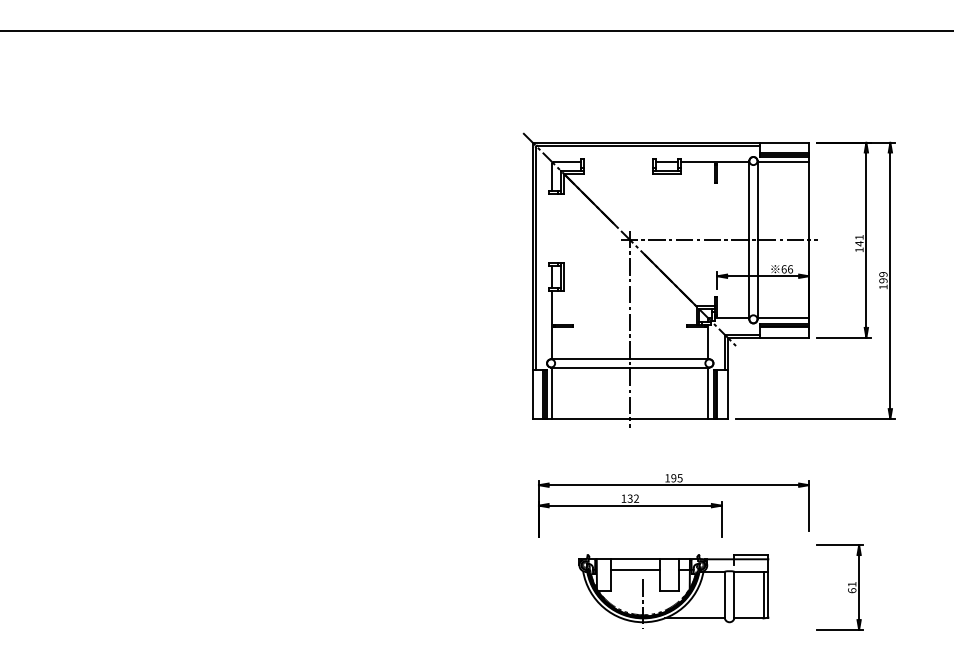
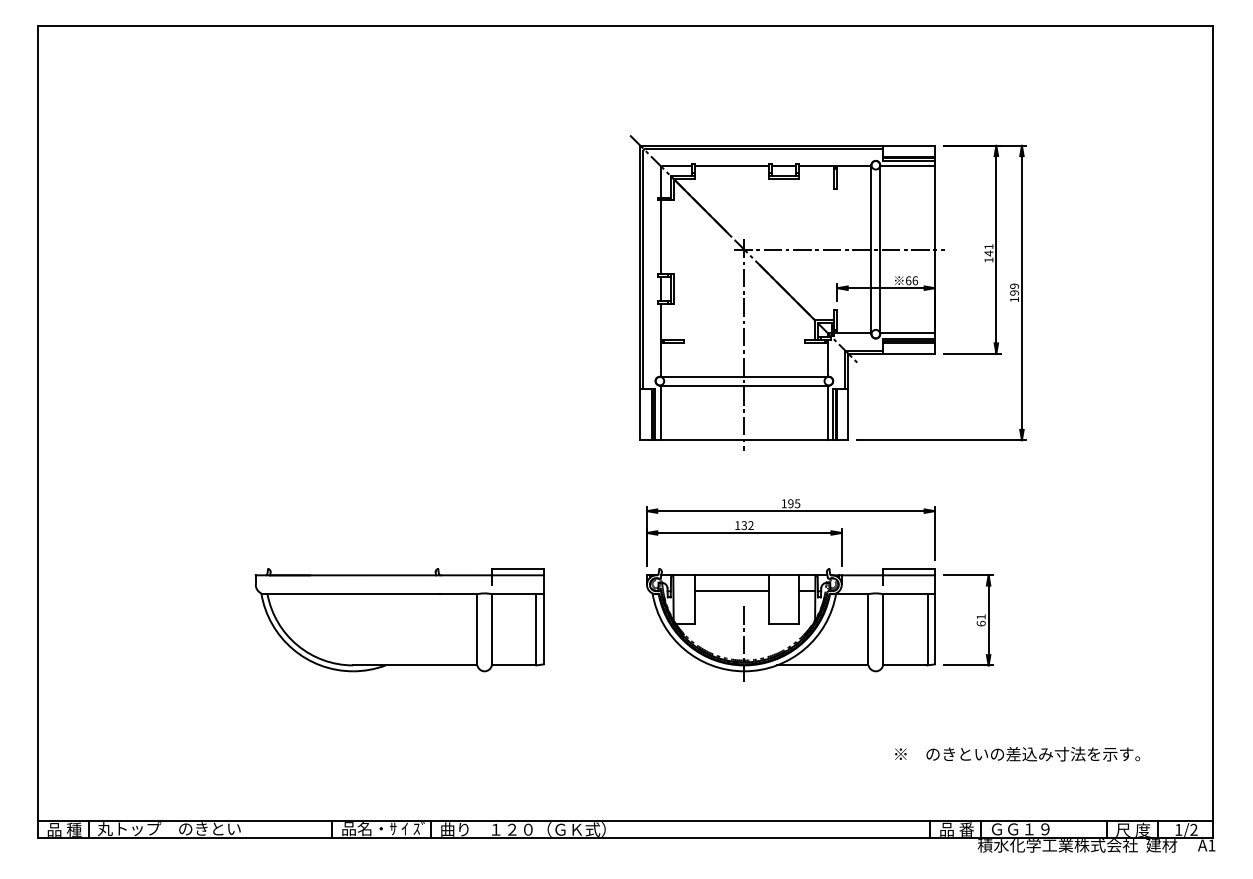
line: (618, 162) -> (731, 166), added
line: (551, 228) -> (660, 237), added
part: (307, 587) -> (399, 620), added
part: (673, 591) -> (790, 624), size x1.43

